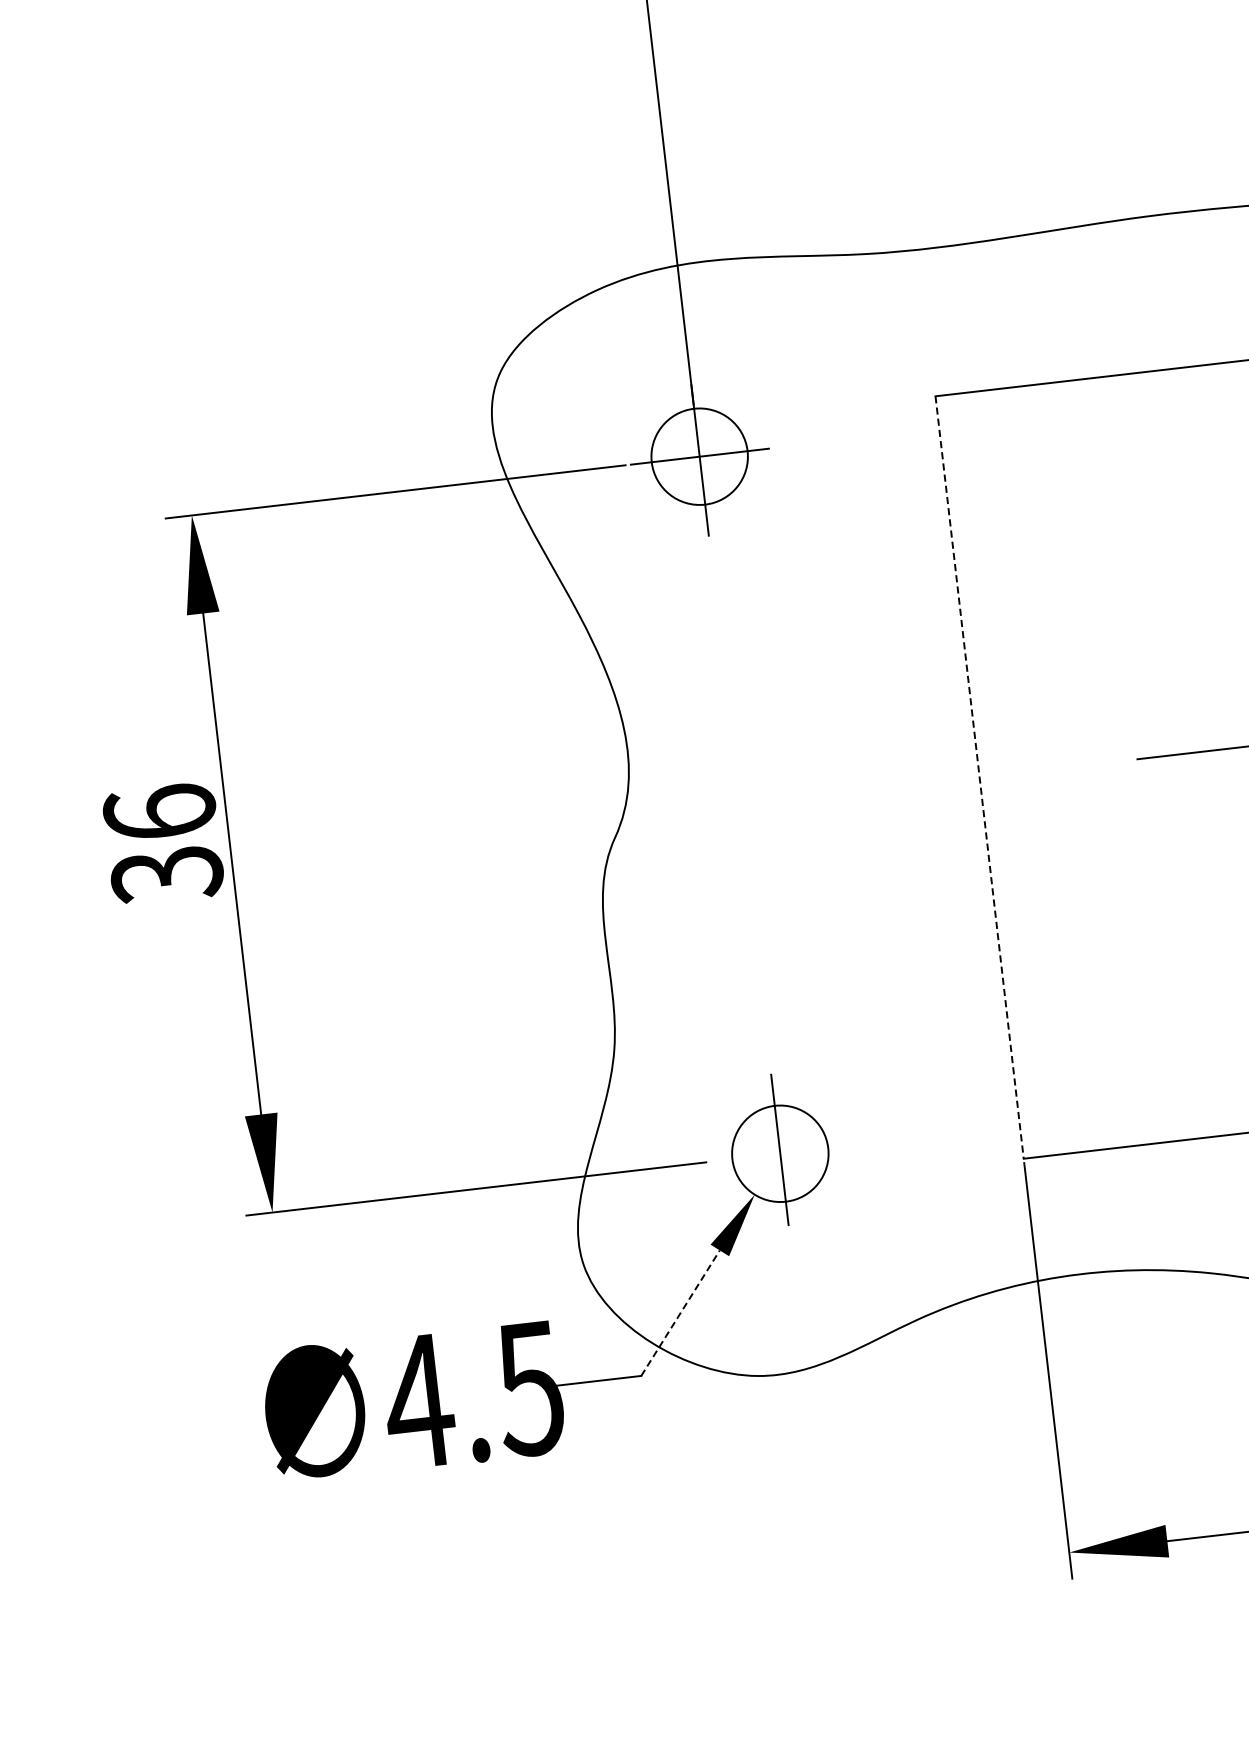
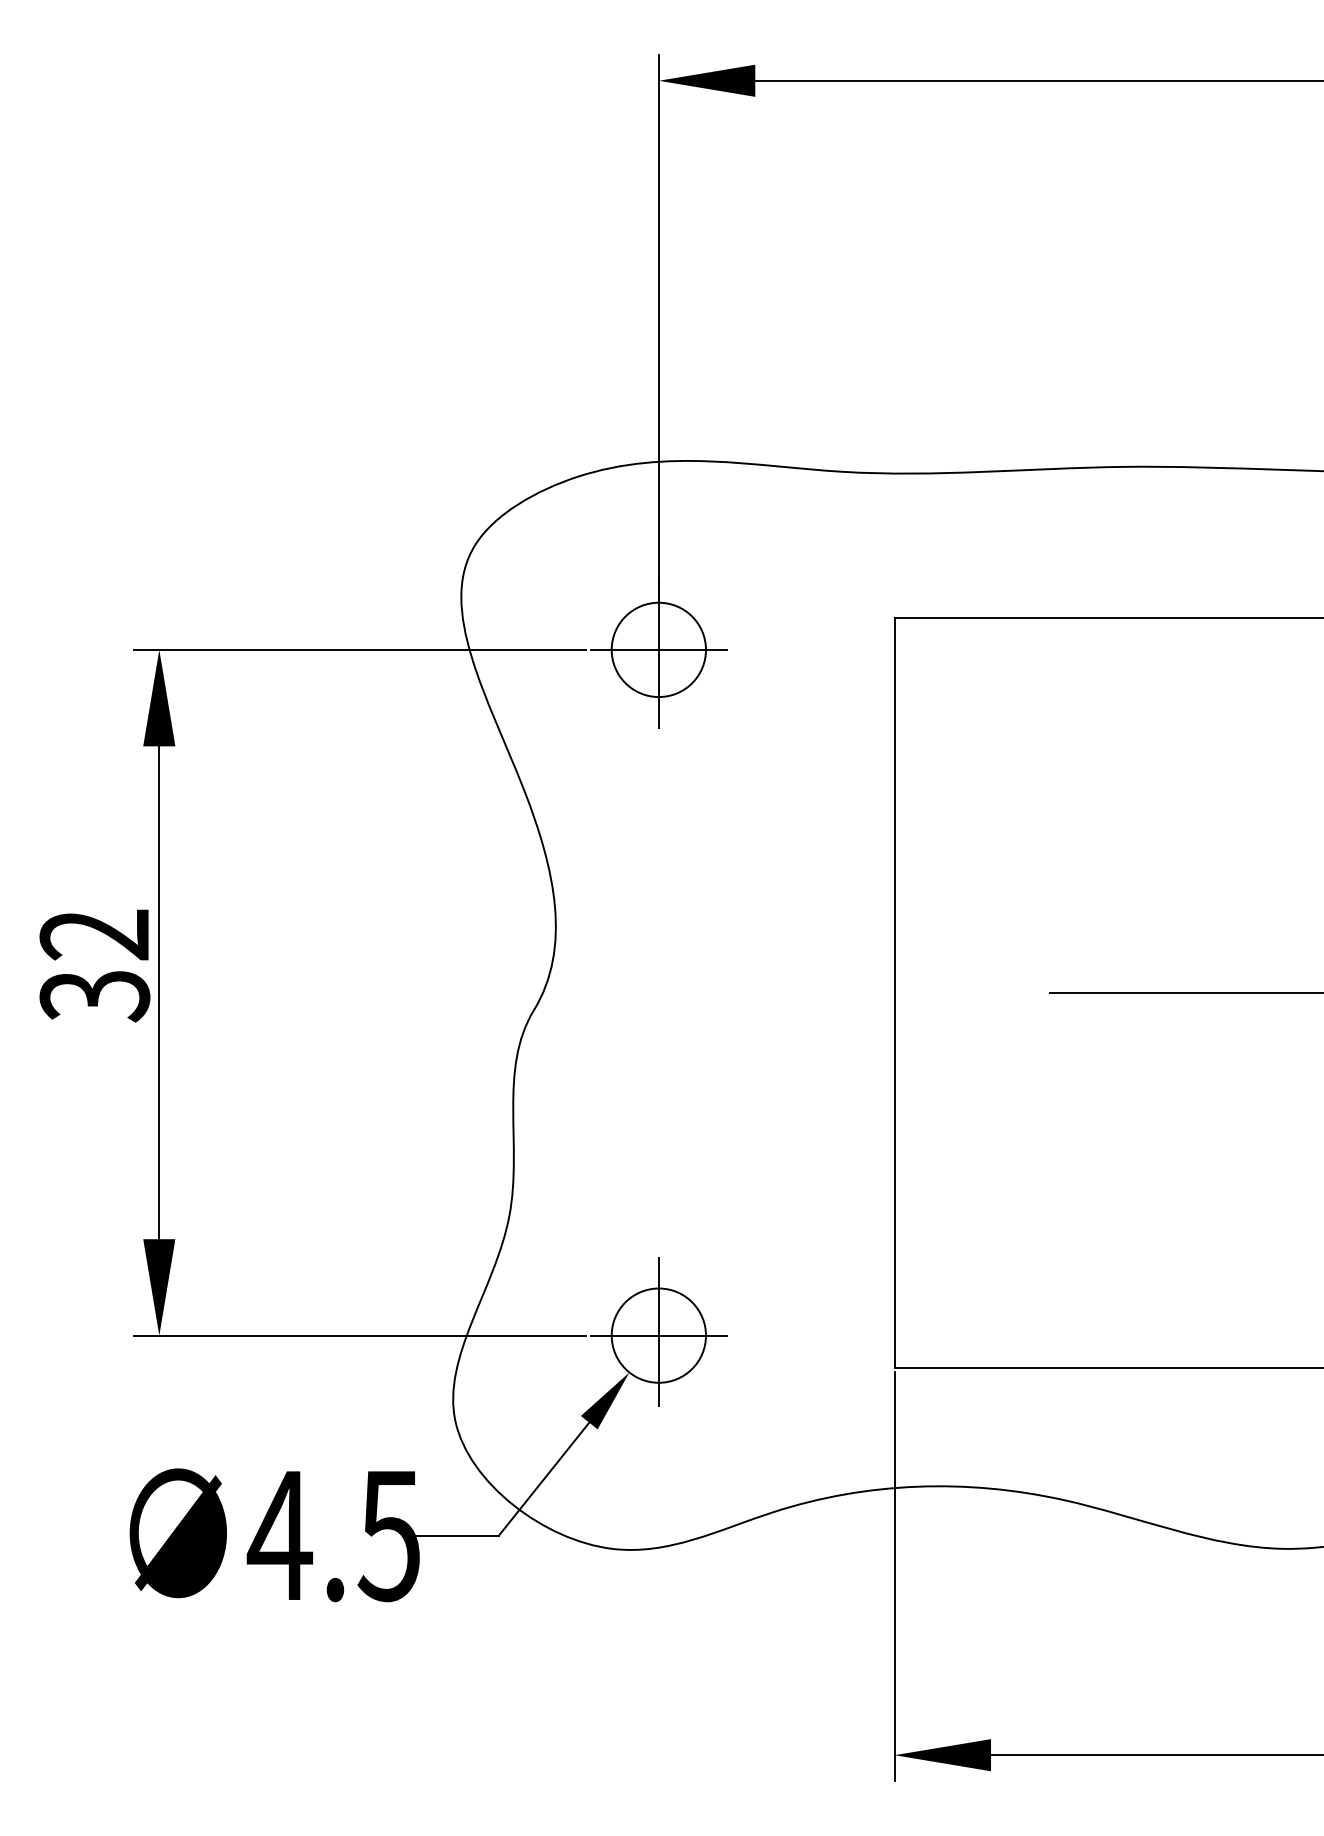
line: (979, 778) -> (894, 993), dashed -> solid
text: (159, 812) -> (94, 934), 36 -> 32
line: (779, 1153) -> (658, 1335), added
line: (680, 1312) -> (544, 1478), dashed -> solid

